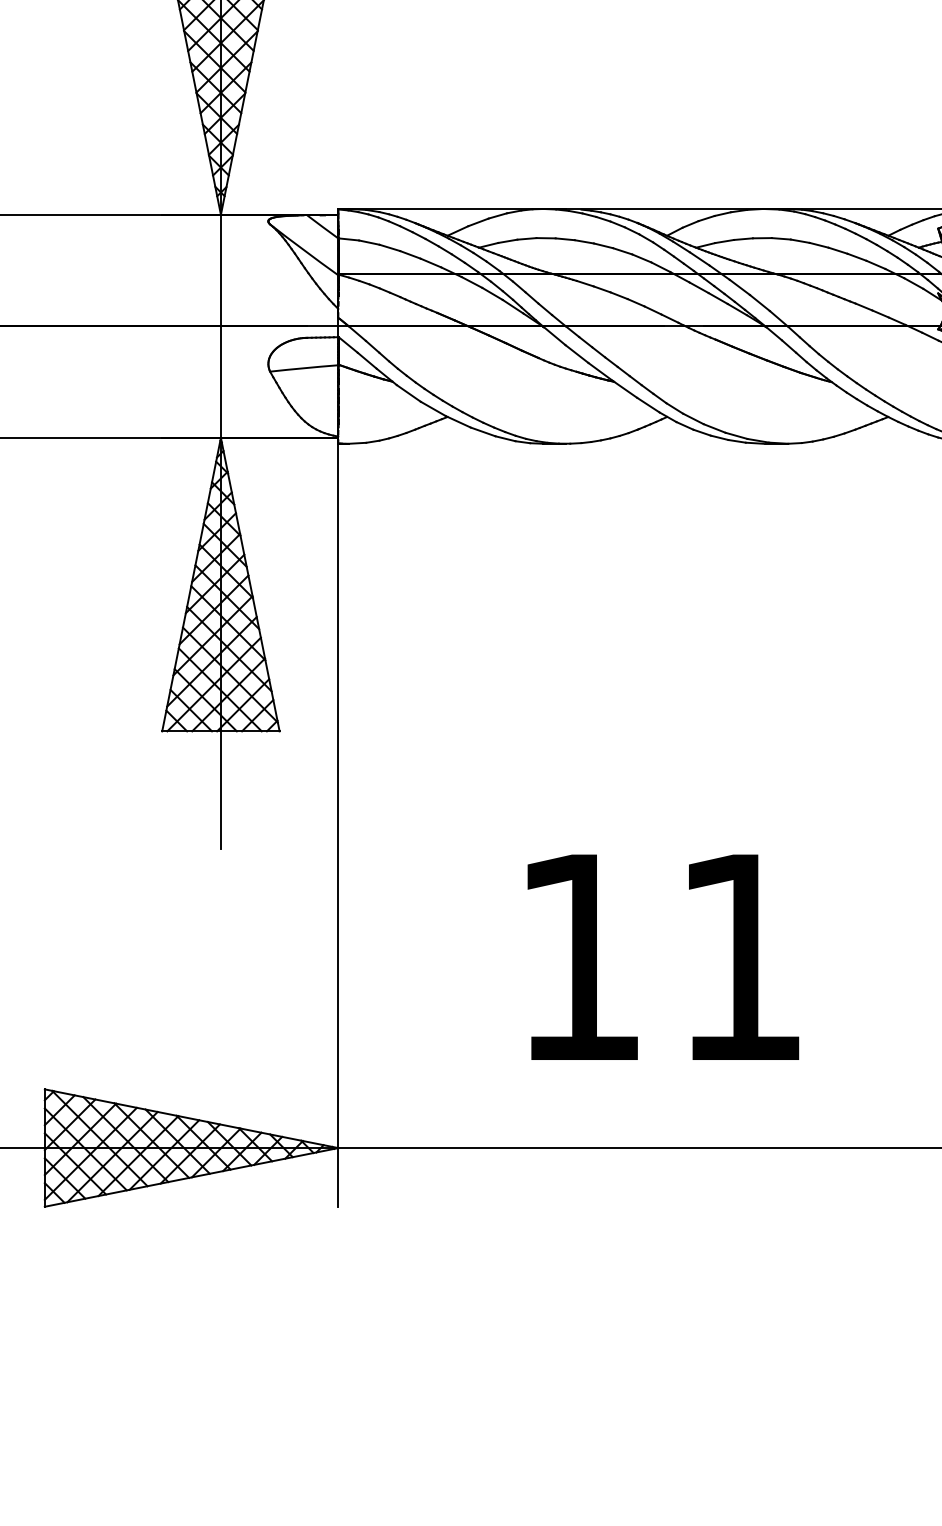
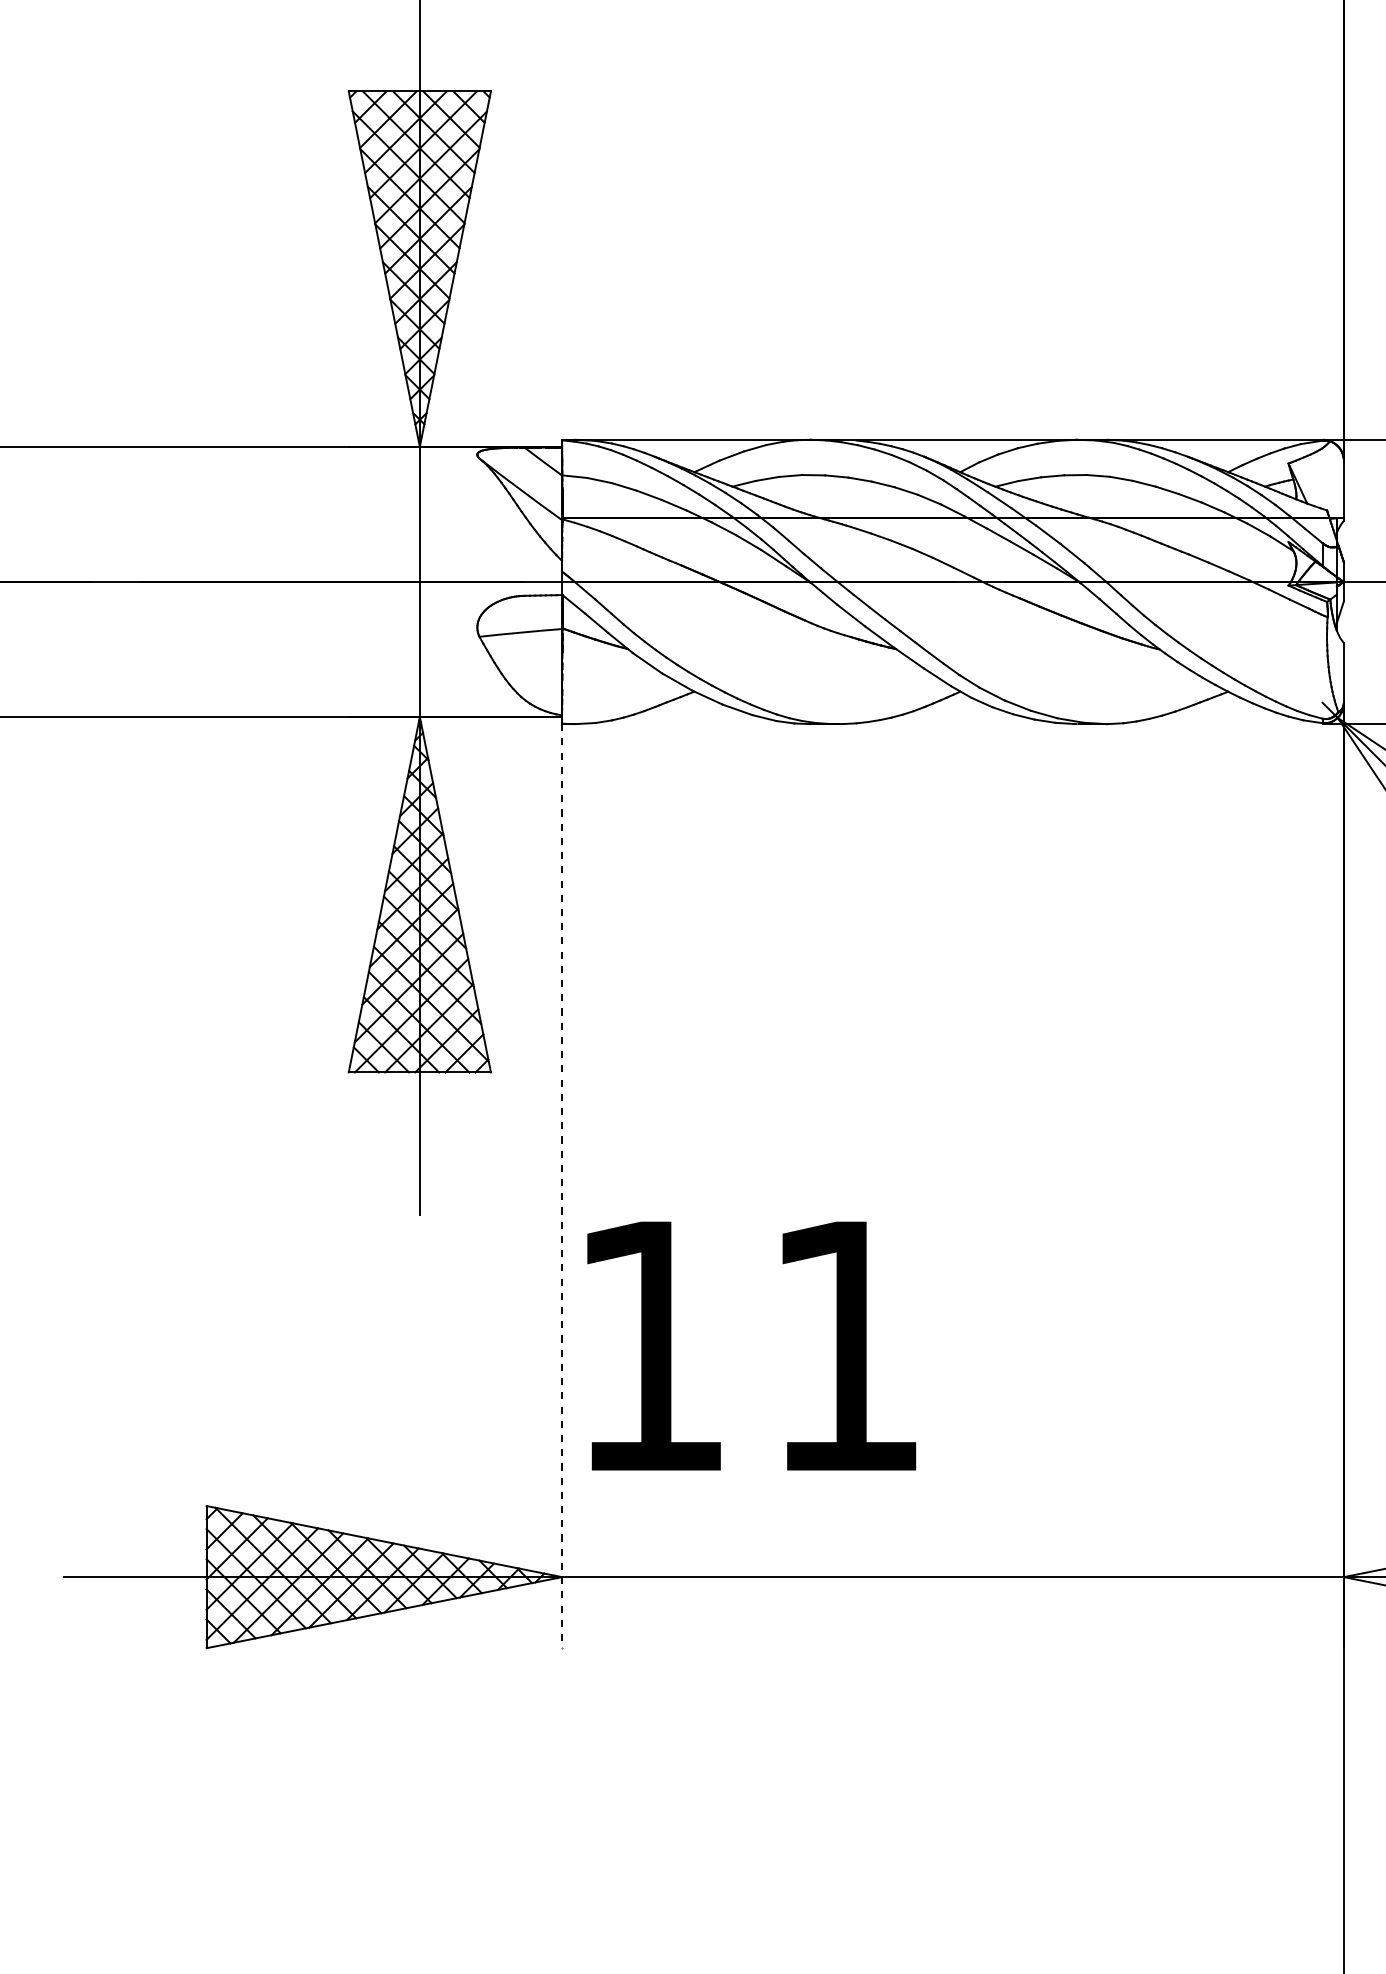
line: (338, 825) -> (562, 1186), solid -> dashed
text: (663, 956) -> (751, 1345), moved

